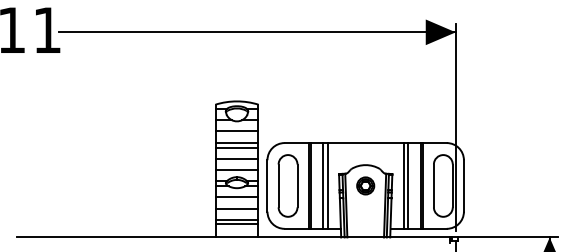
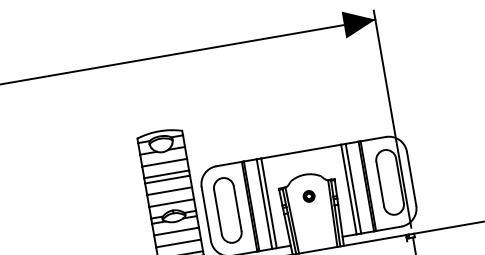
part: (365, 185) -> (308, 196), size x0.6

